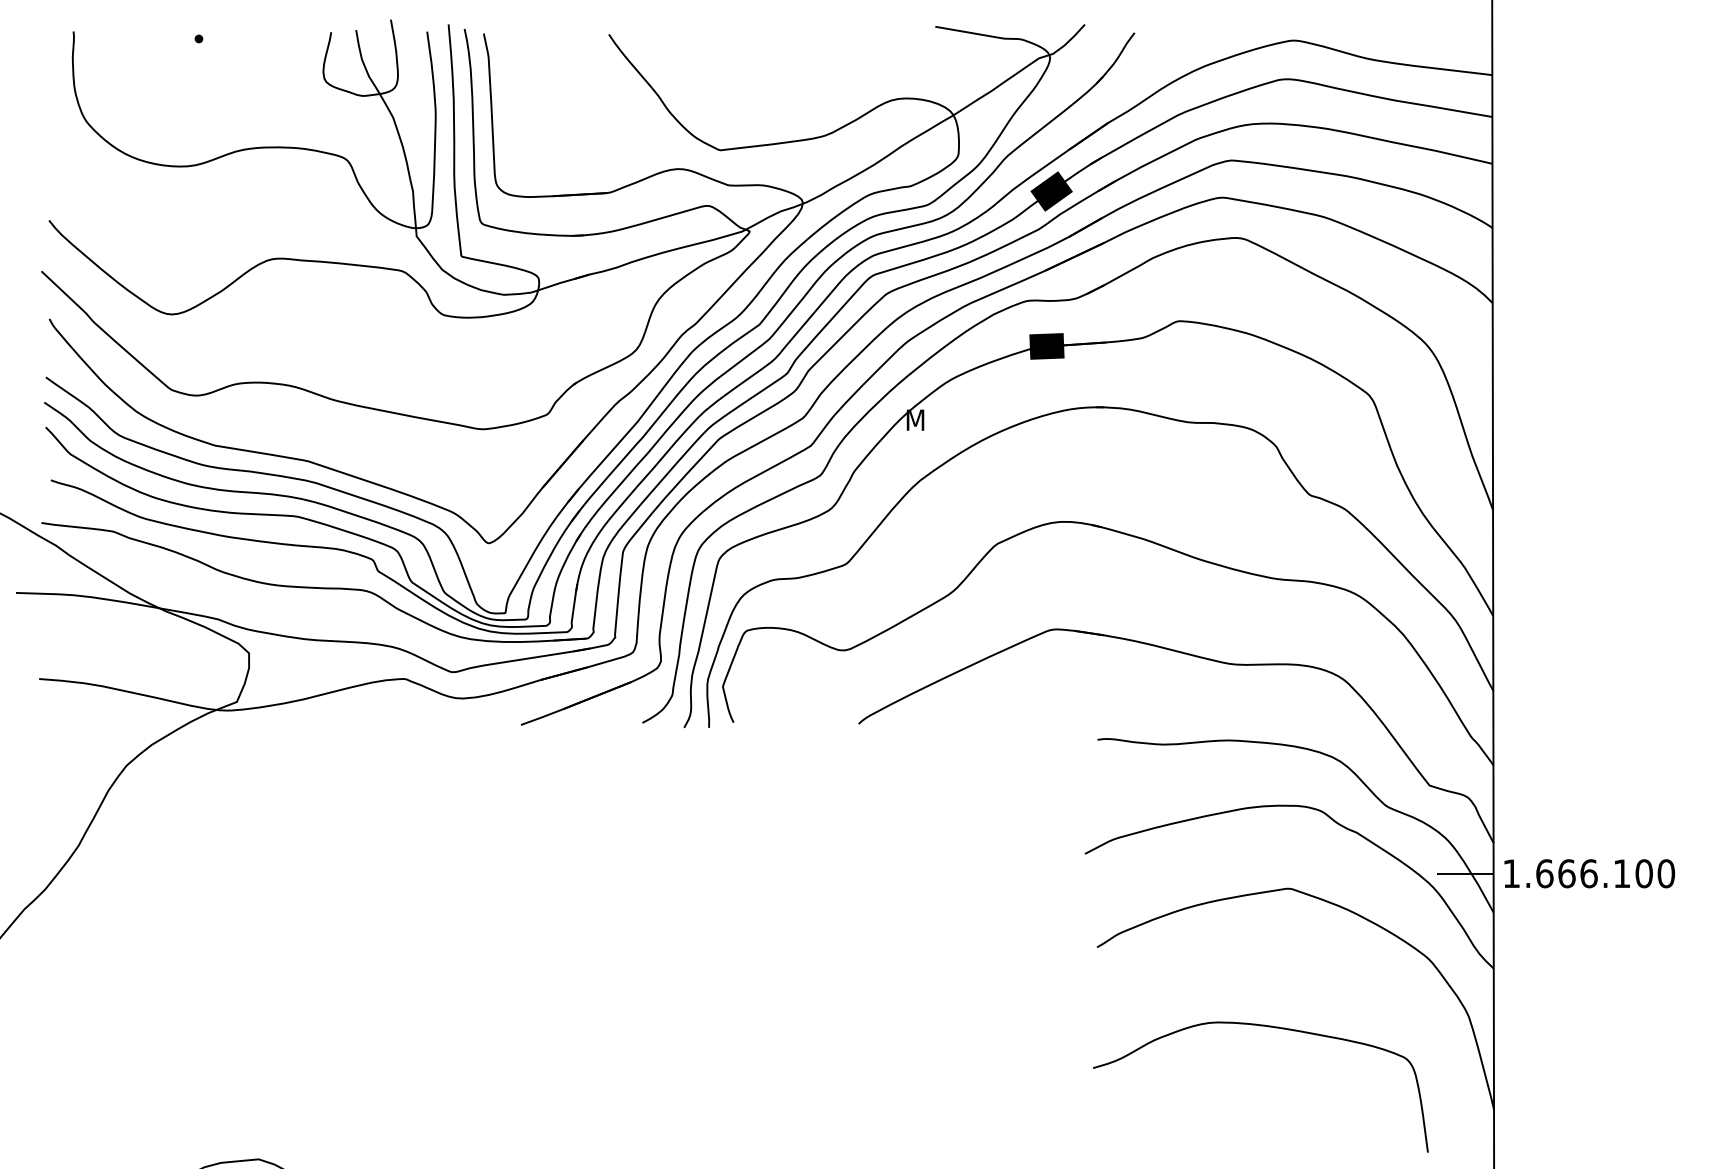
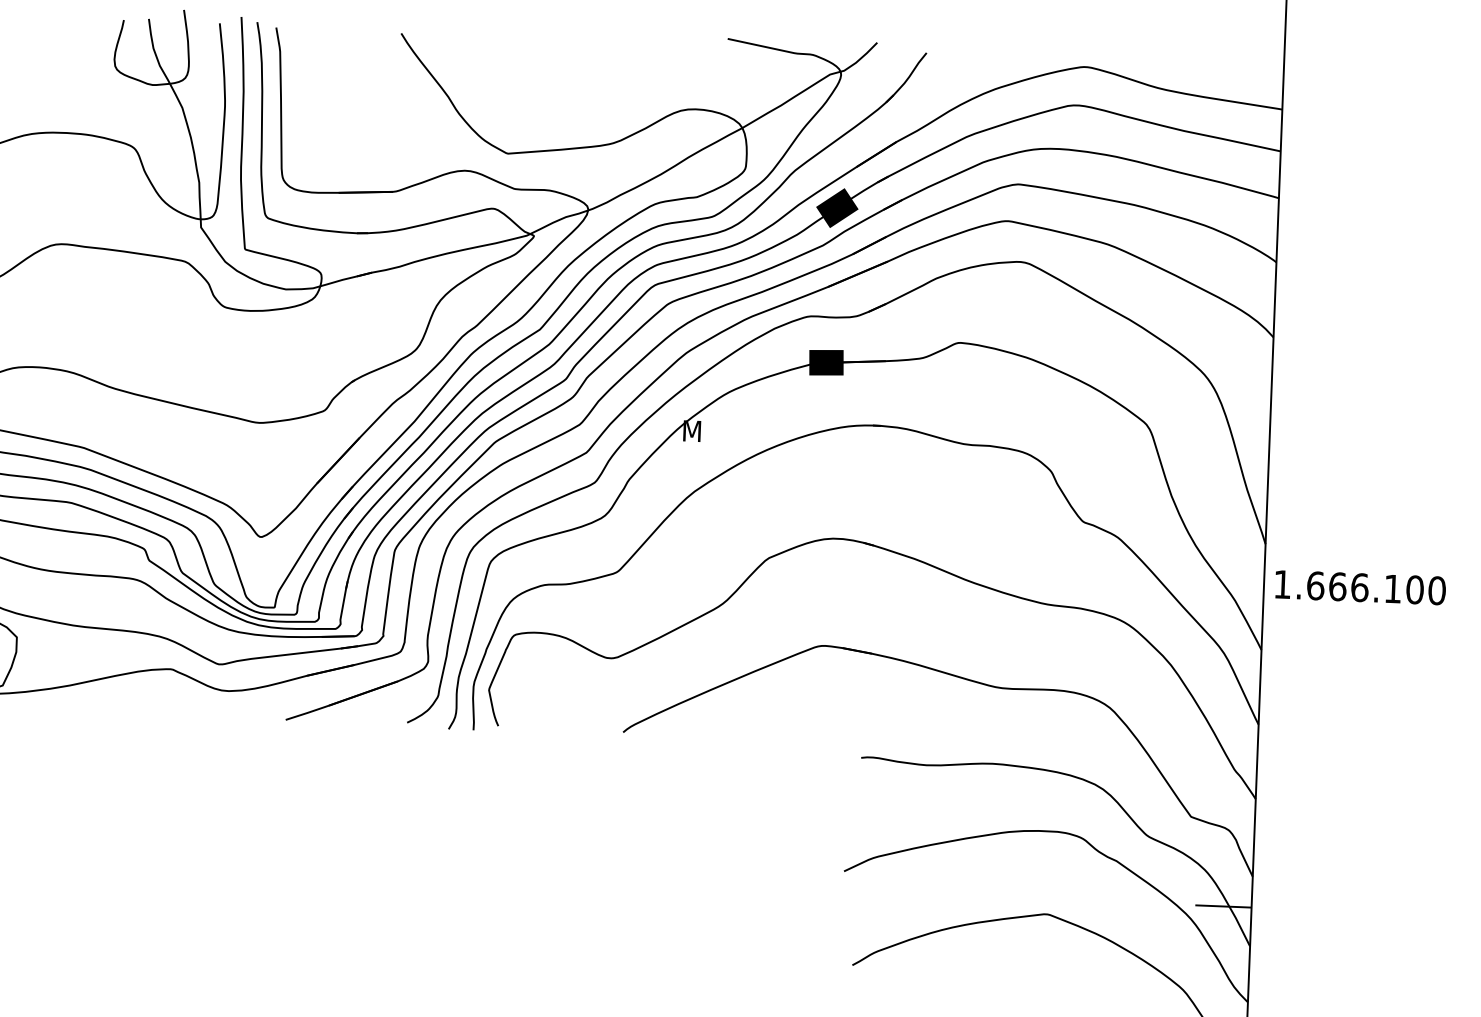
text: (1589, 873) -> (1360, 587), moved

